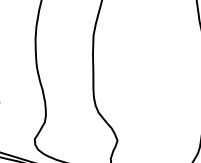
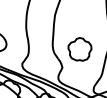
part: (149, 100) -> (79, 49), added

